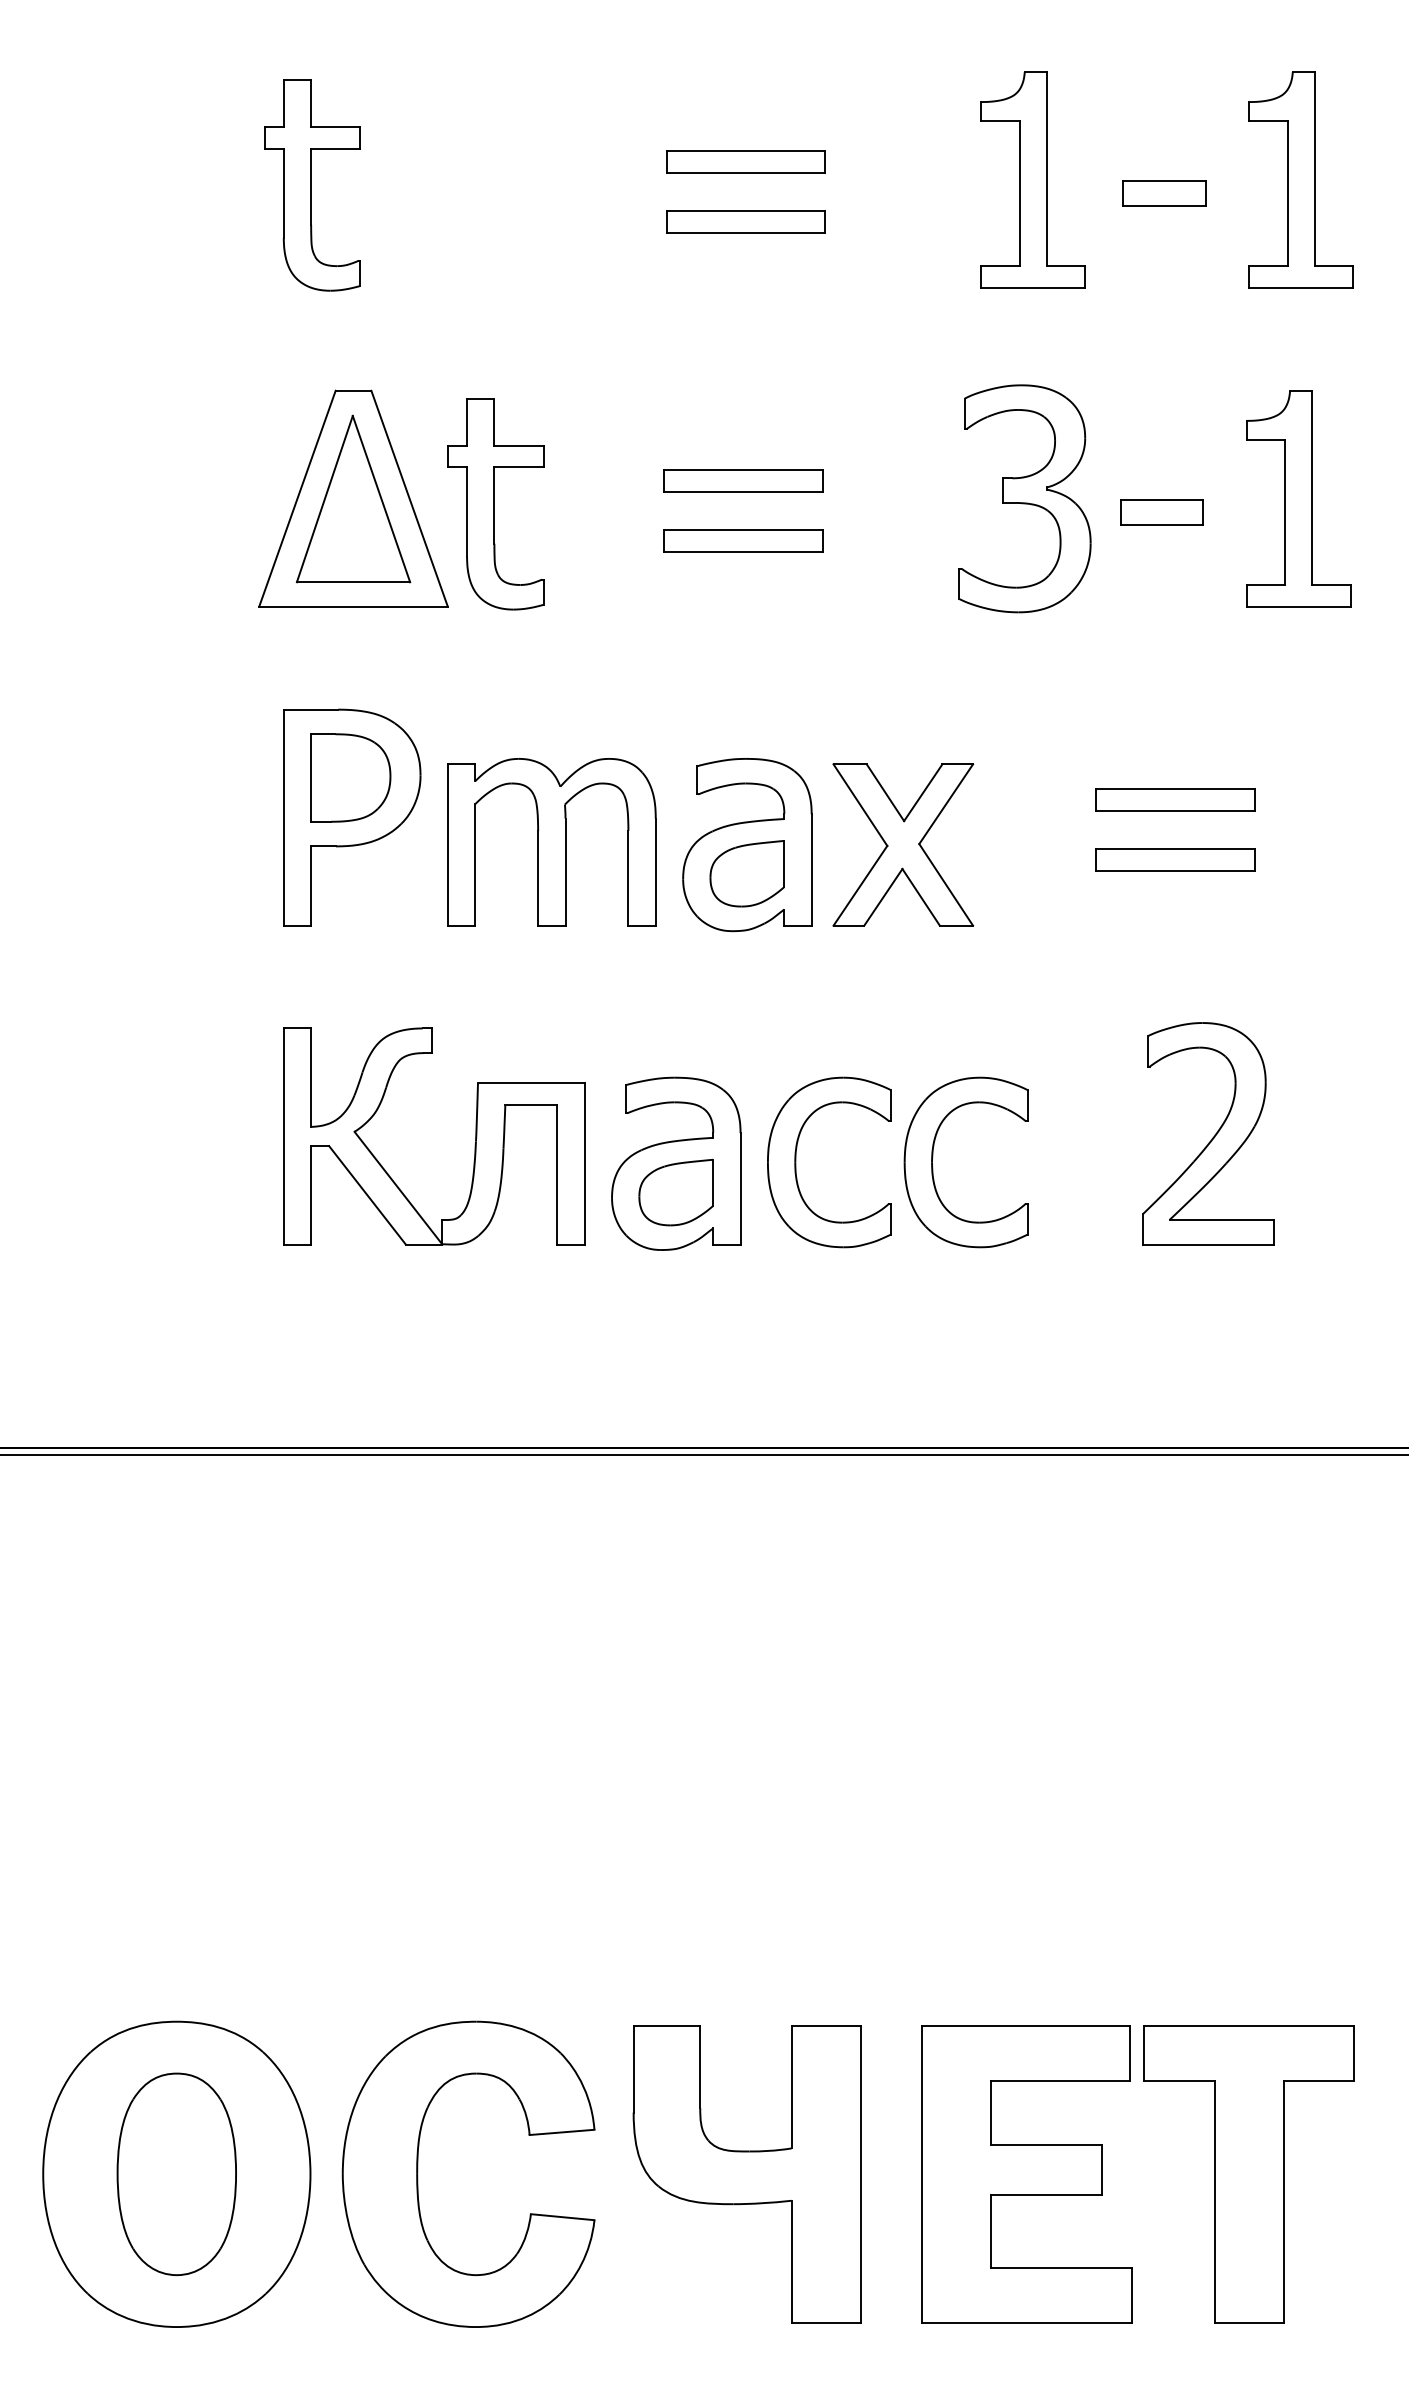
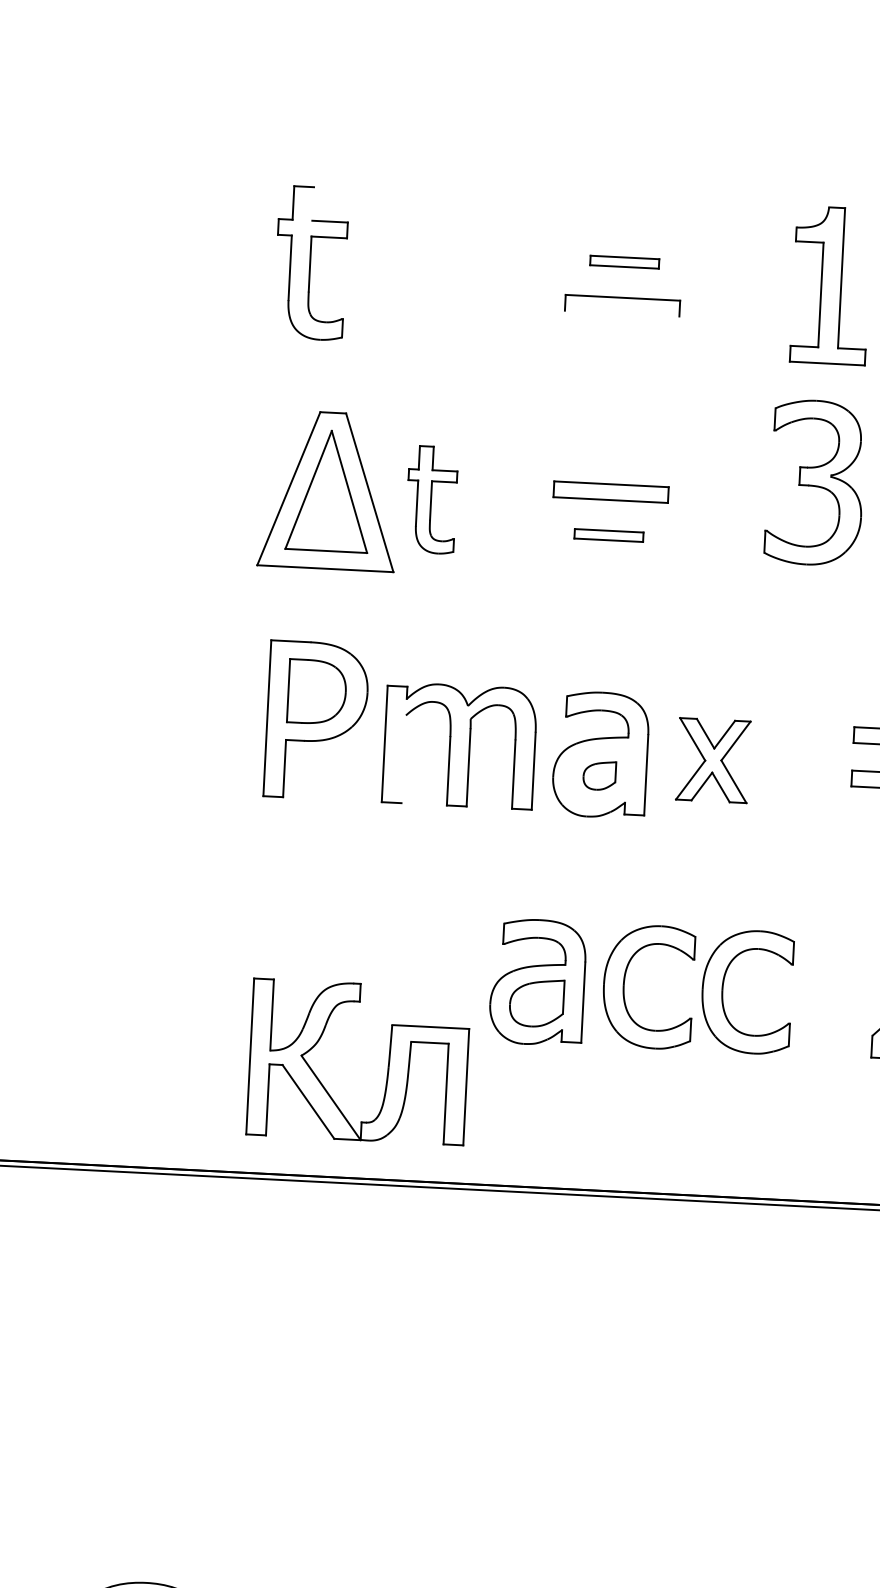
line: (311, 103) -> (313, 204), removed
part: (745, 161) -> (624, 261), size x0.6
line: (745, 233) -> (621, 313), removed
part: (1024, 498) -> (814, 482), moved
part: (495, 504) -> (431, 500), size x0.7
part: (743, 540) -> (609, 535), size x0.6
part: (903, 844) -> (713, 760), size x0.7
line: (475, 864) -> (403, 759), removed
part: (746, 873) -> (599, 775), size x0.6
part: (475, 1136) -> (388, 1063), moved

